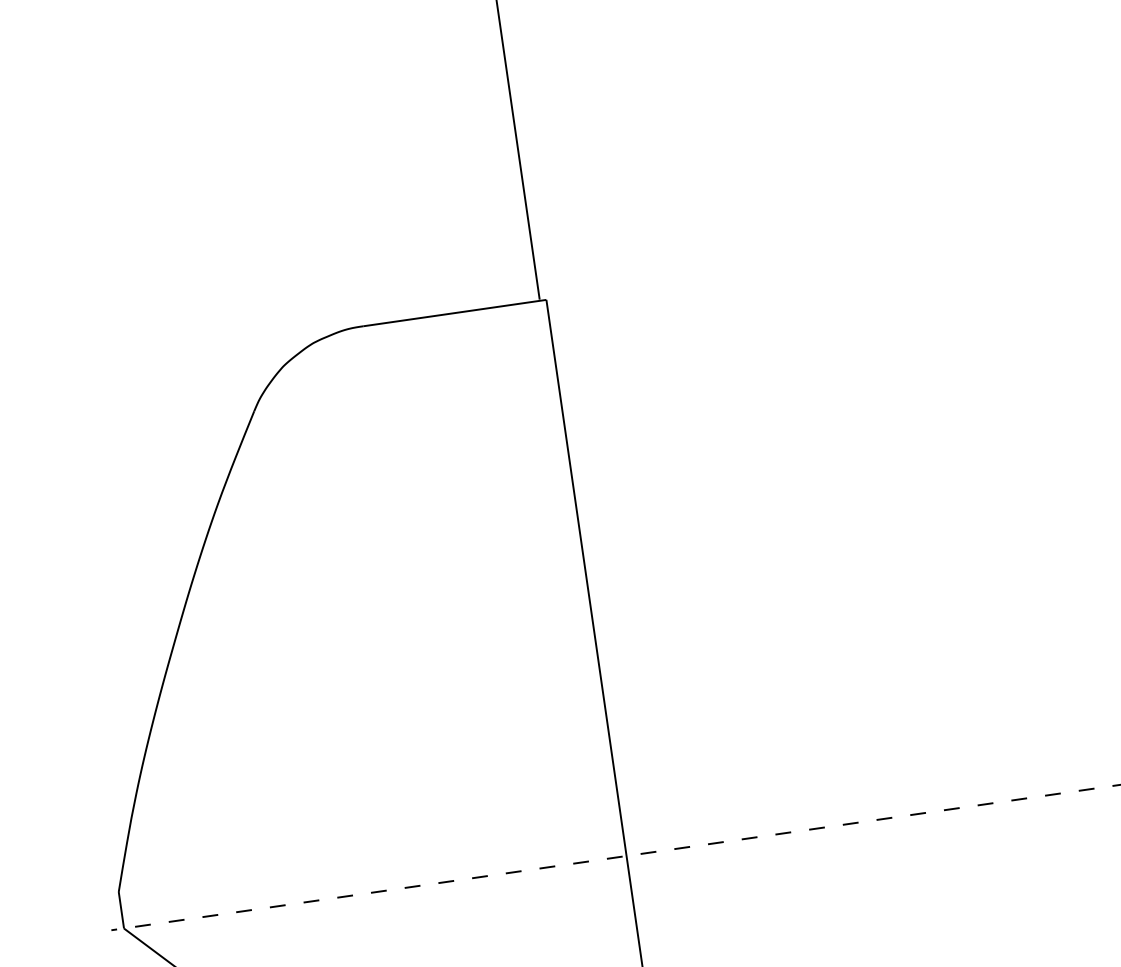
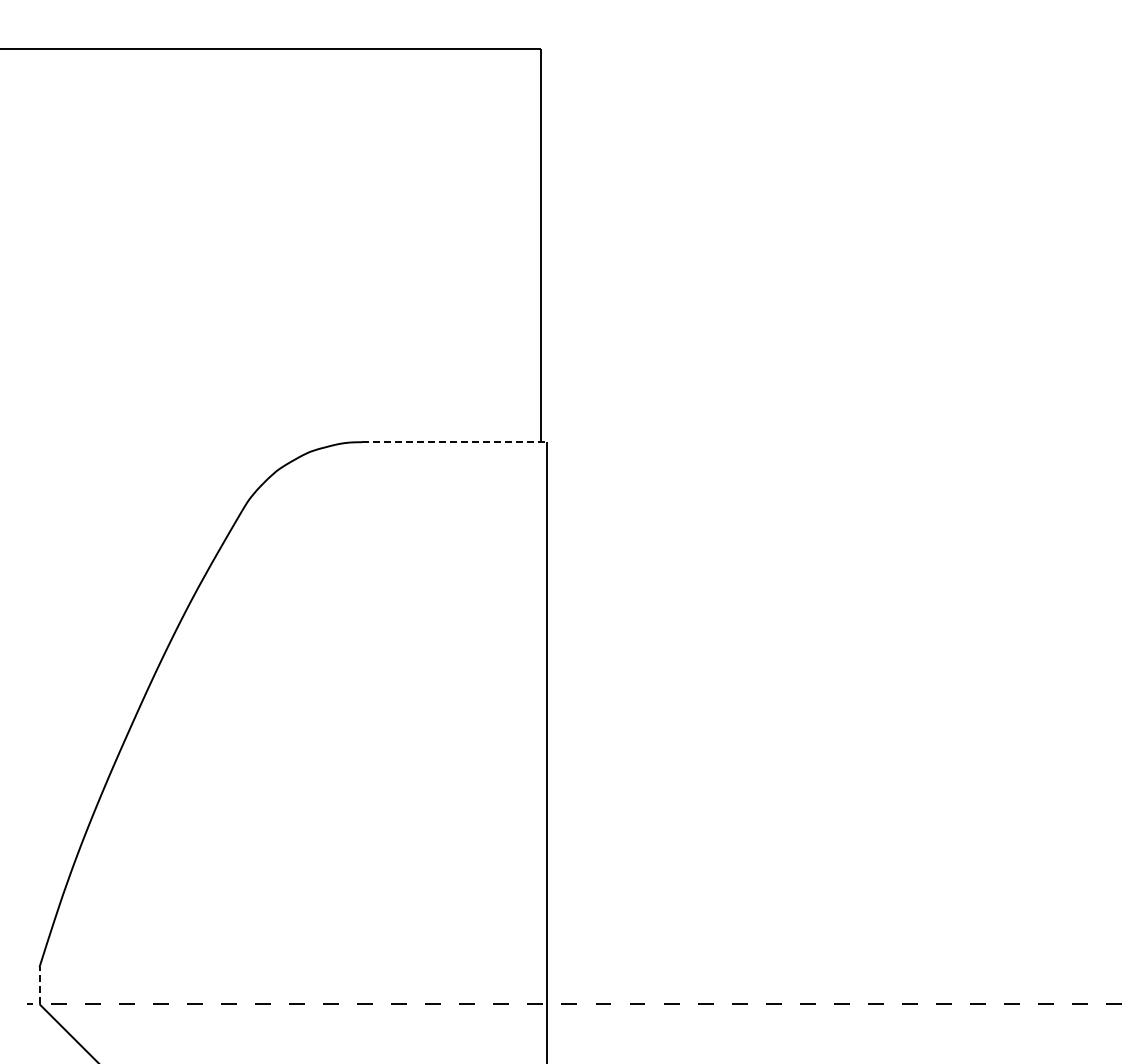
line: (454, 313) -> (454, 442), solid -> dashed
line: (121, 910) -> (39, 985), solid -> dashed

